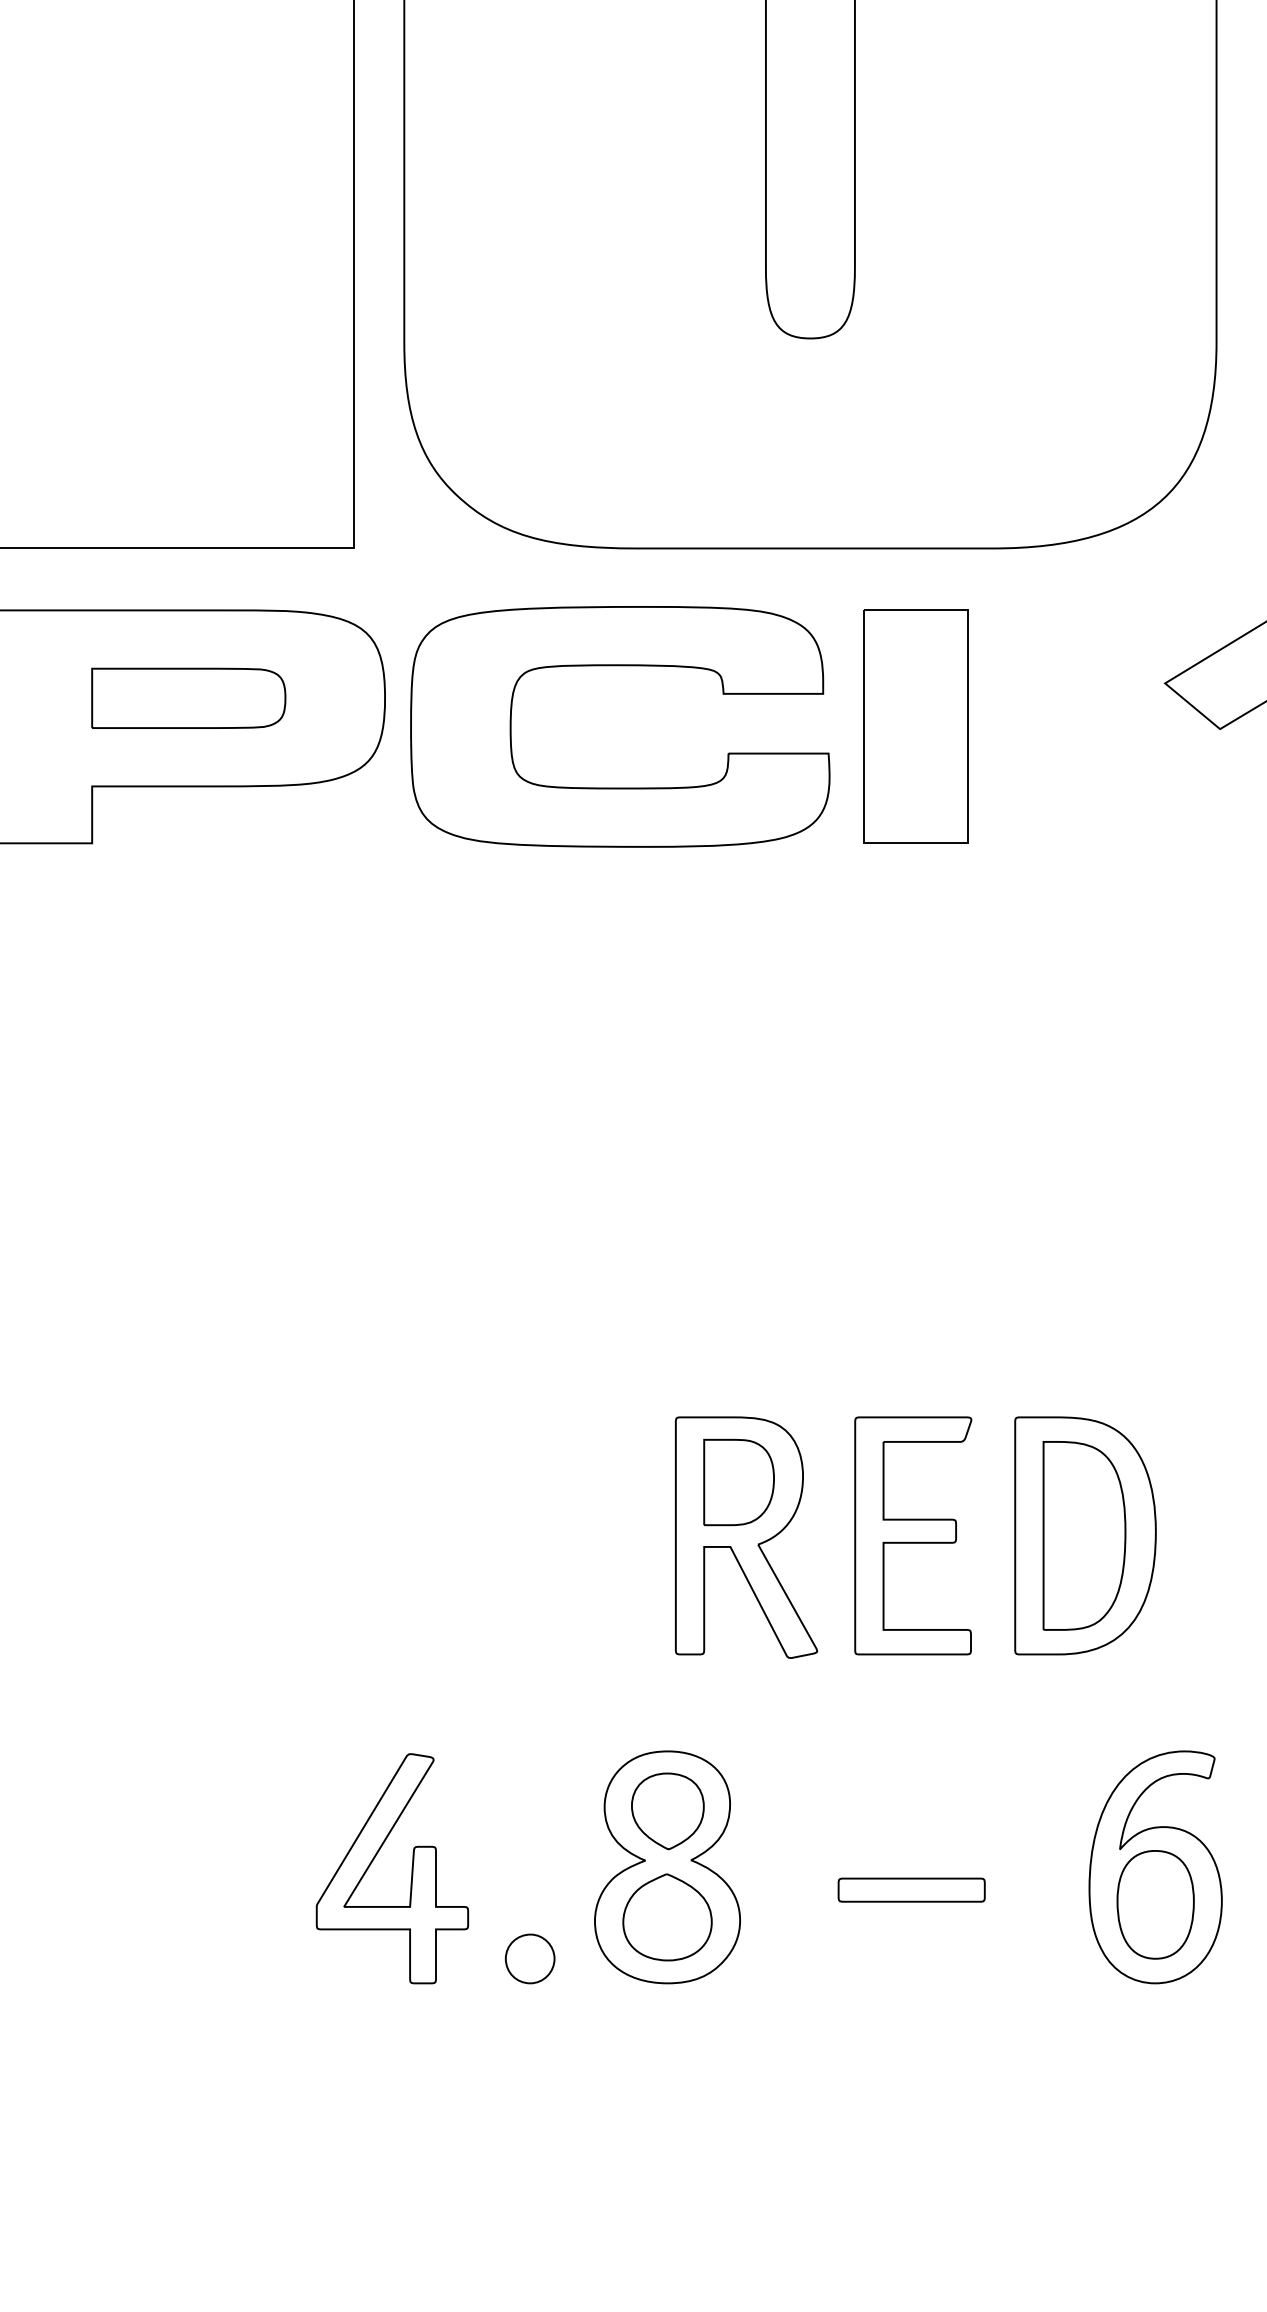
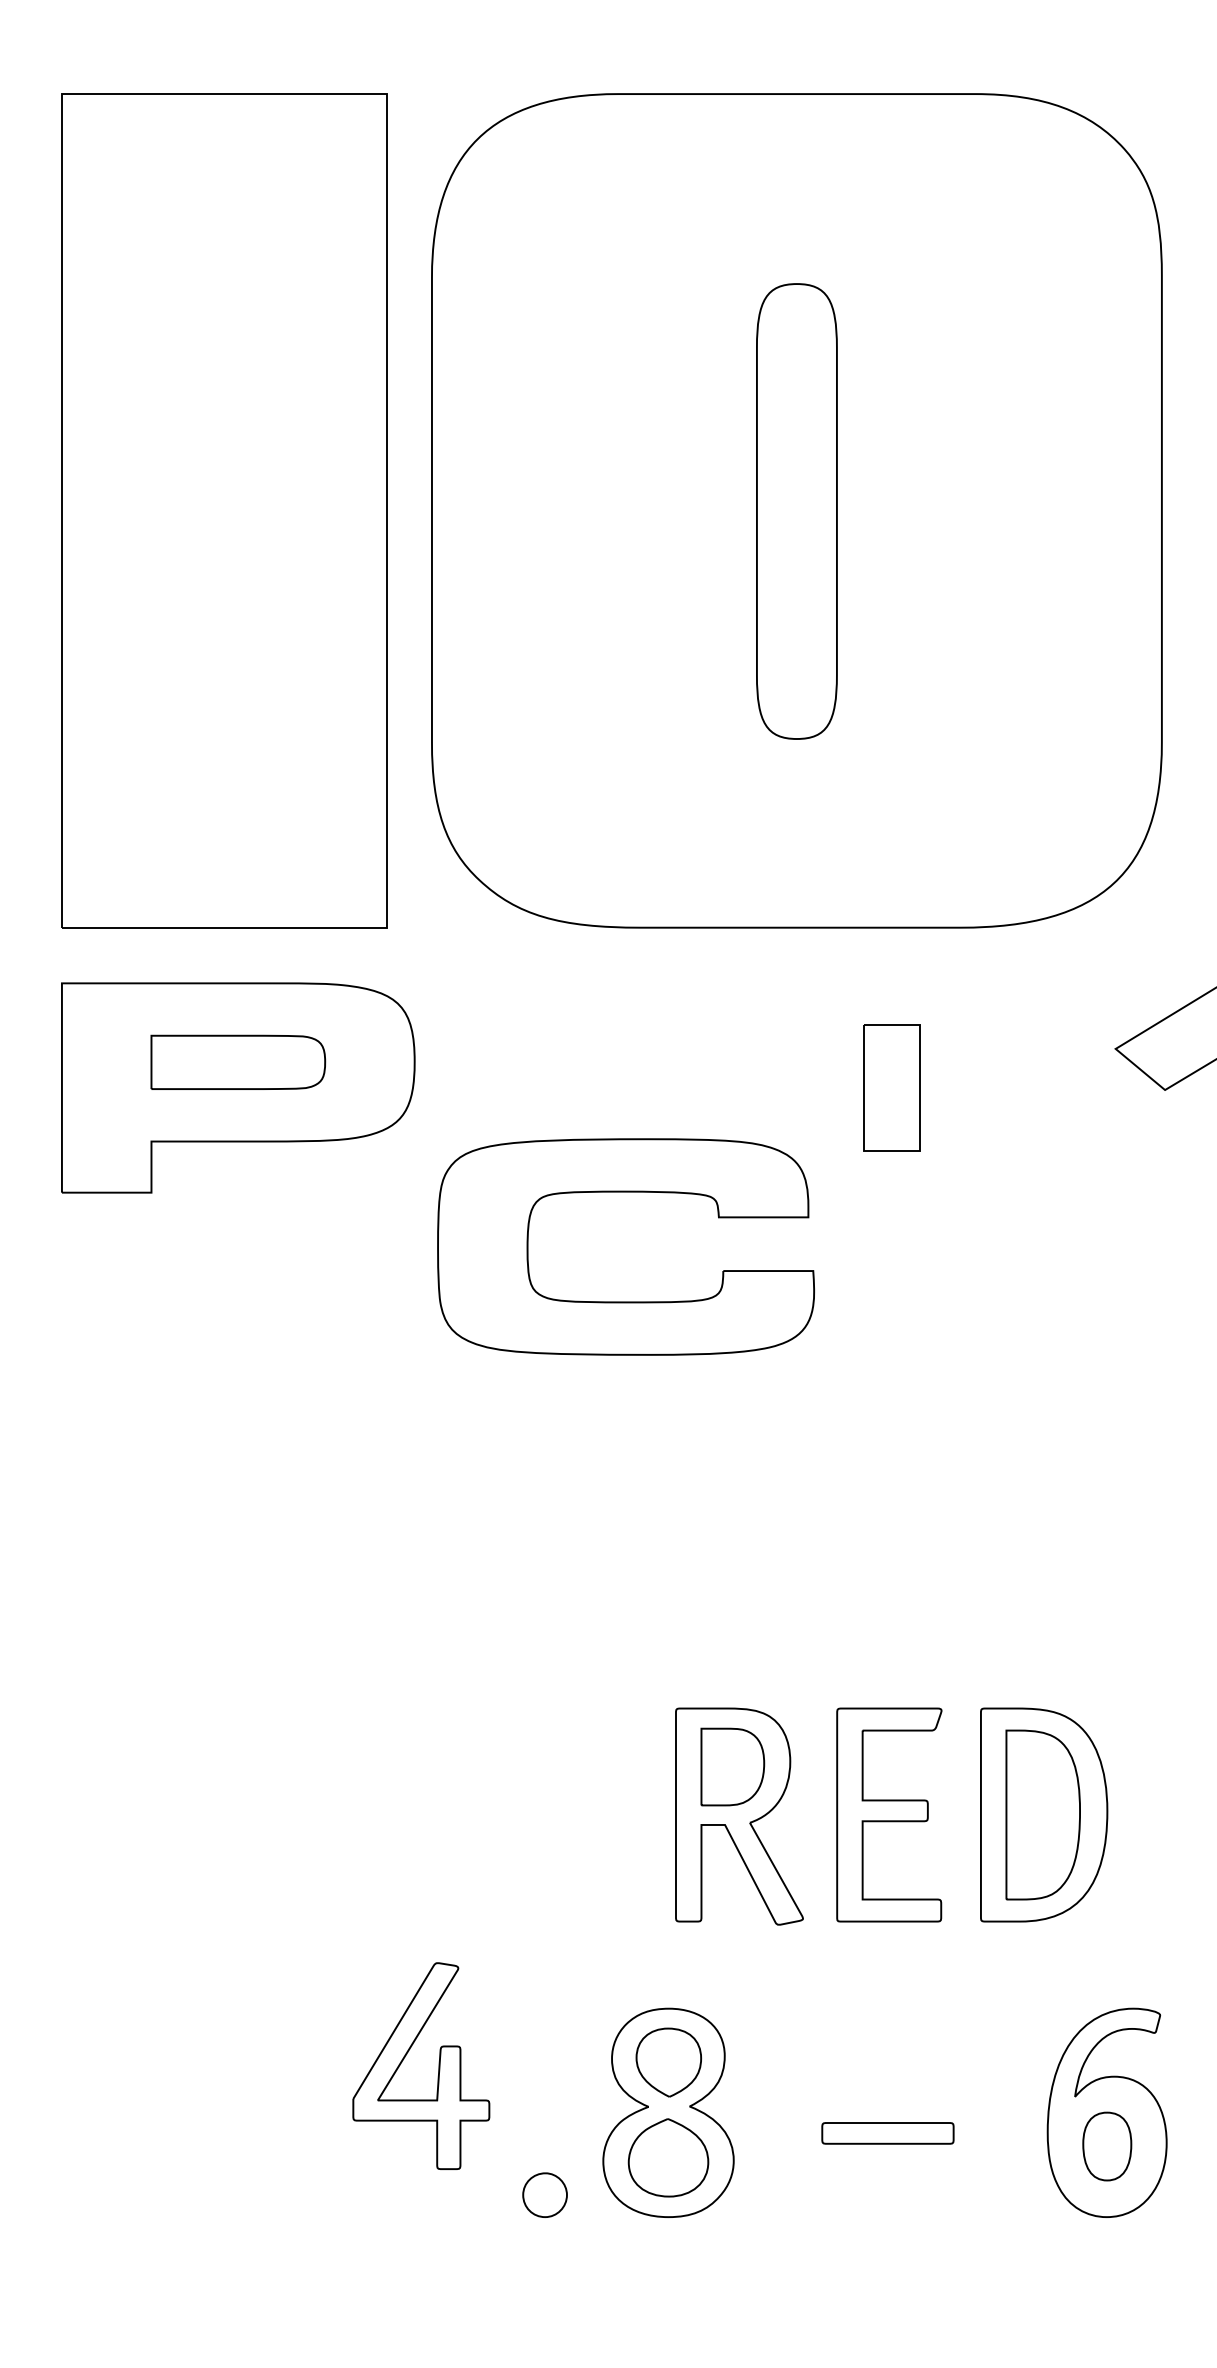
part: (619, 666) -> (625, 1192), moved
part: (915, 726) -> (891, 1087), size x0.6
part: (411, 1868) -> (438, 2065), moved
part: (1156, 1904) -> (1107, 2146), size x0.7

